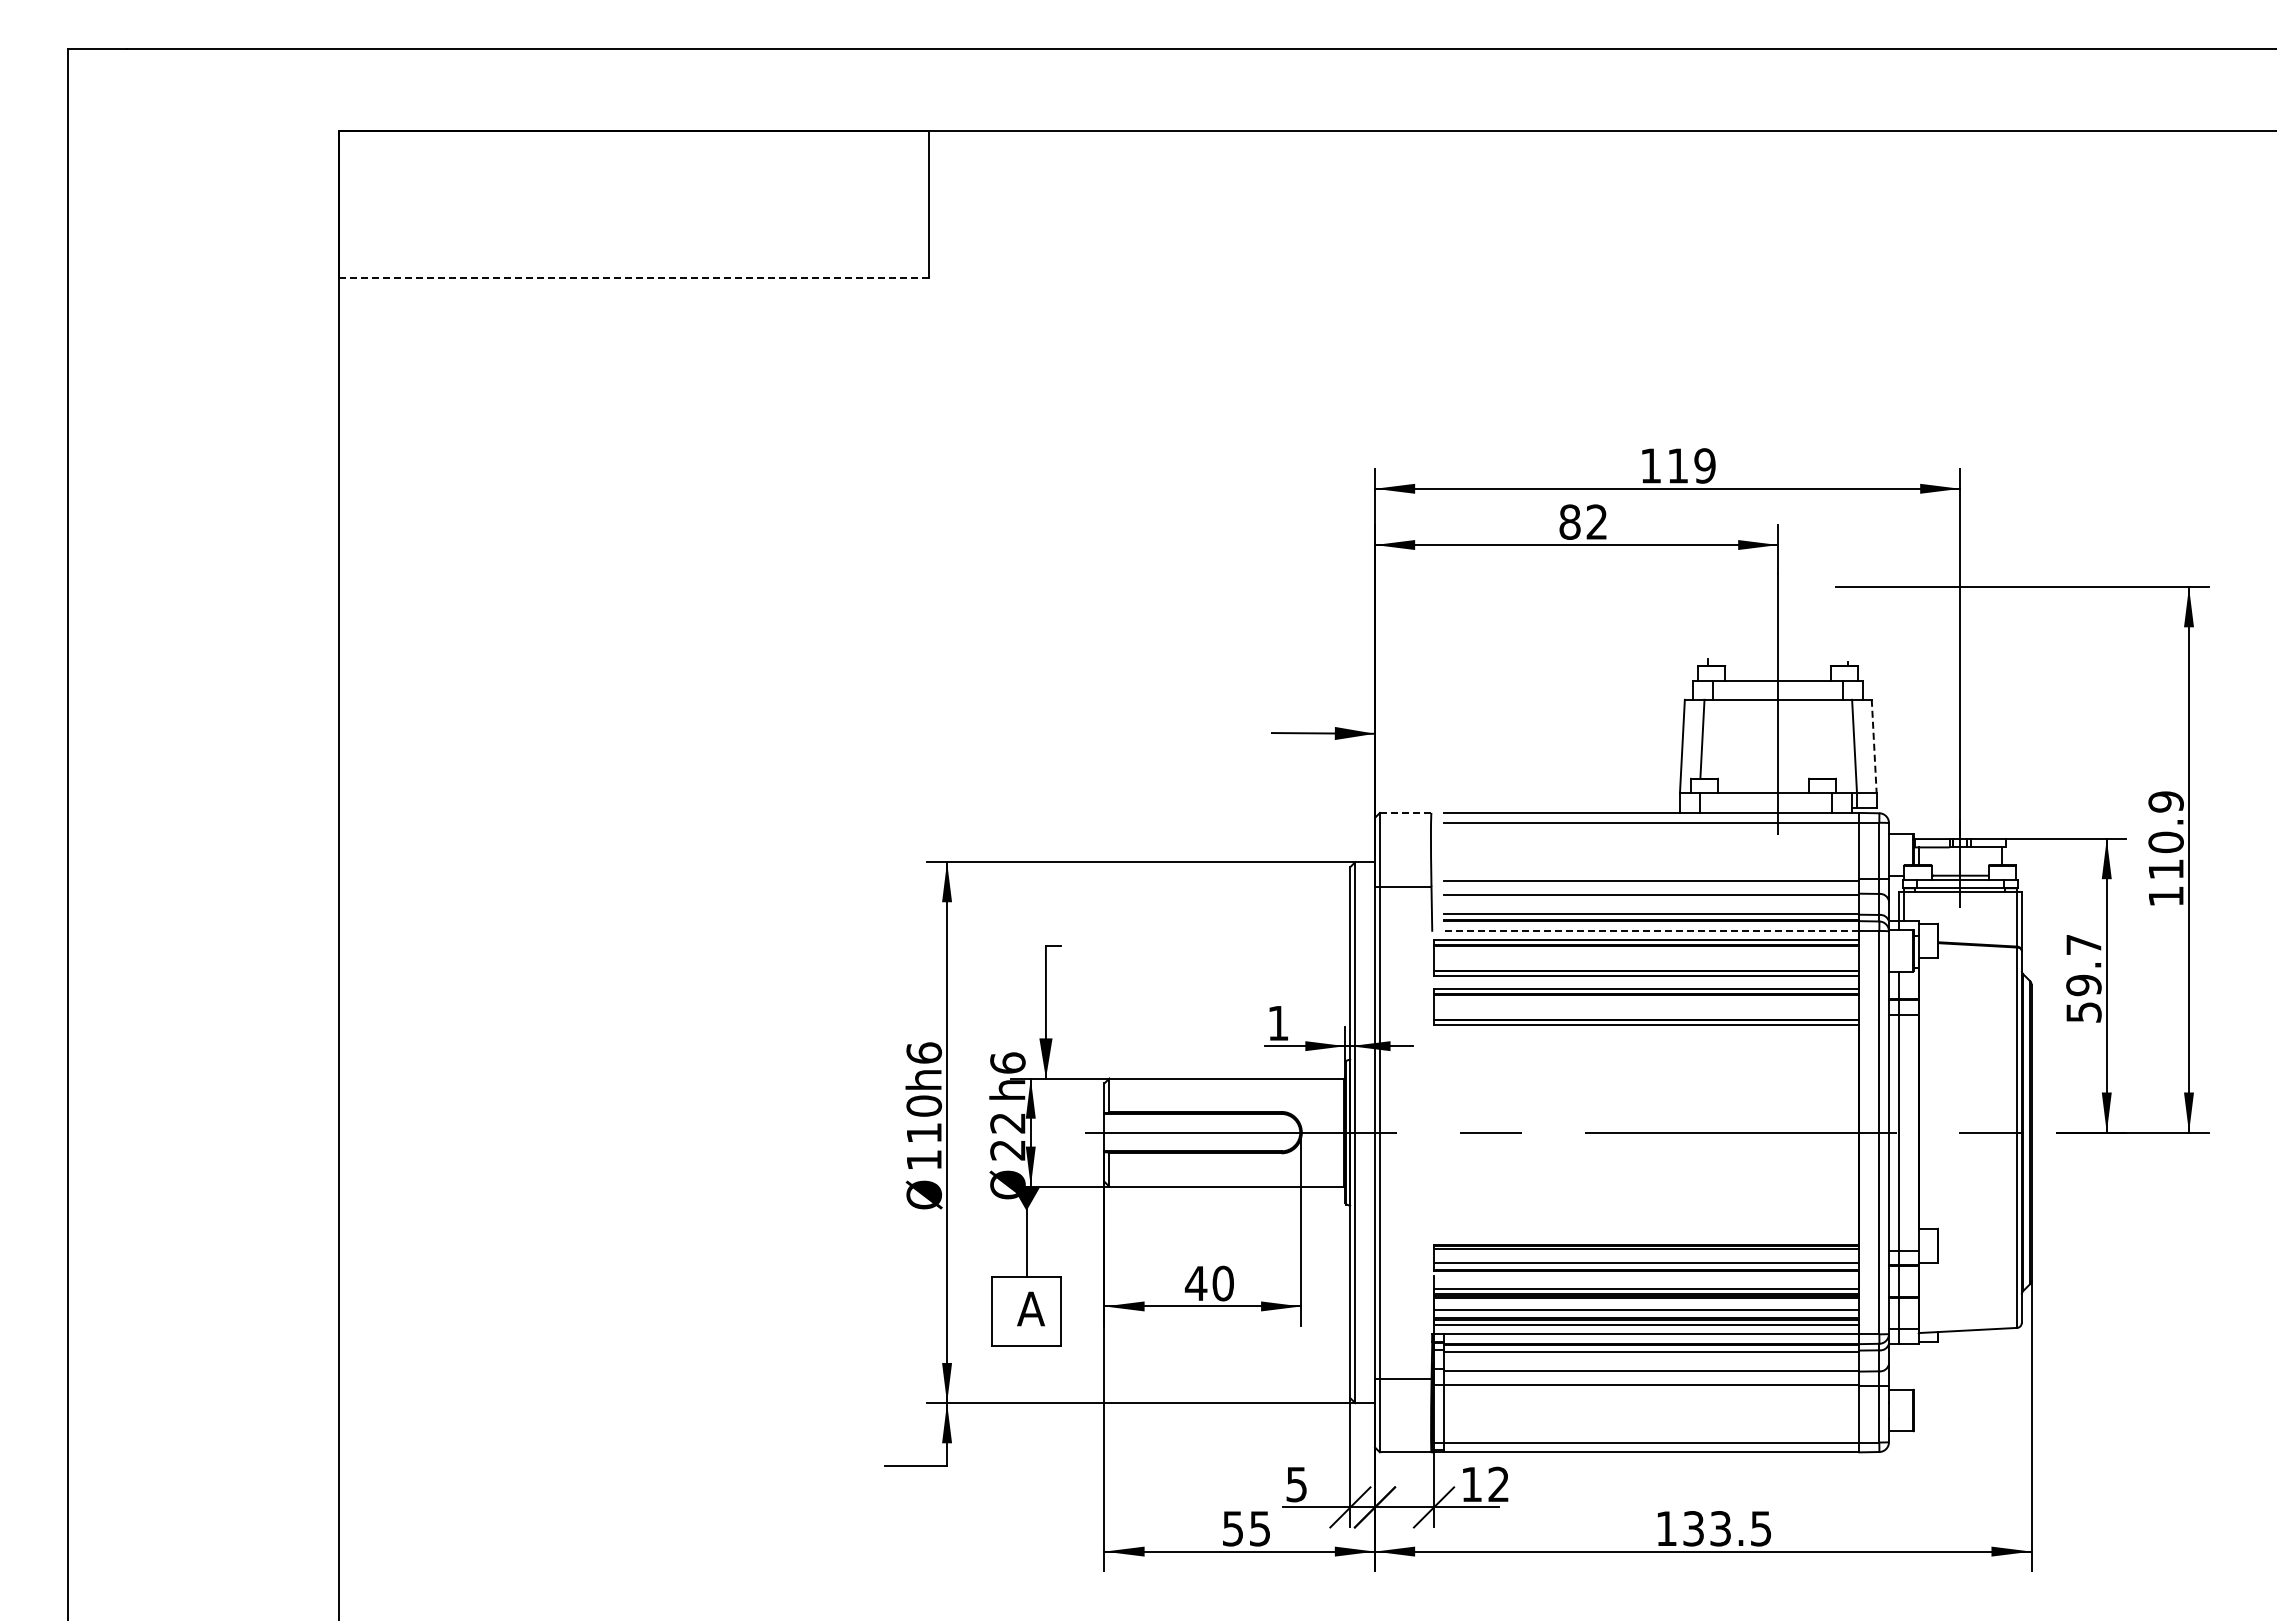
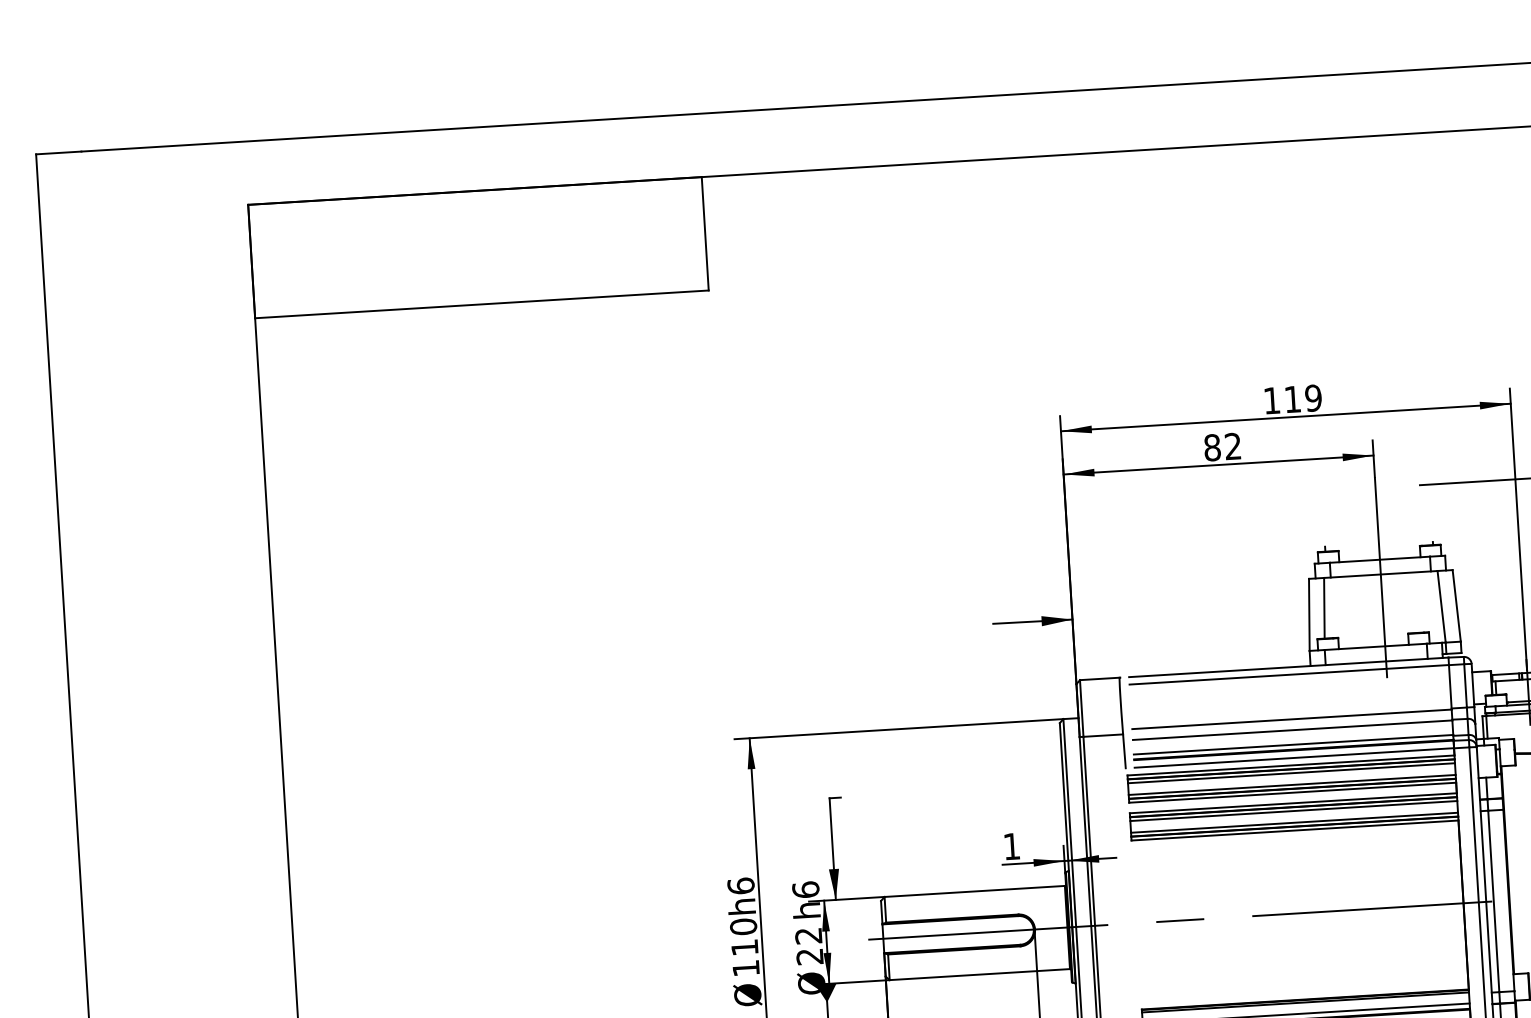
line: (634, 278) -> (482, 304), dashed -> solid
line: (1874, 746) -> (1456, 605), dashed -> solid
line: (1405, 812) -> (1099, 678), dashed -> solid
line: (1651, 930) -> (1294, 757), dashed -> solid
line: (1646, 950) -> (1291, 773), added
line: (1646, 965) -> (1292, 784), added
line: (1646, 999) -> (1293, 810), added
line: (1646, 1014) -> (1294, 822), added

